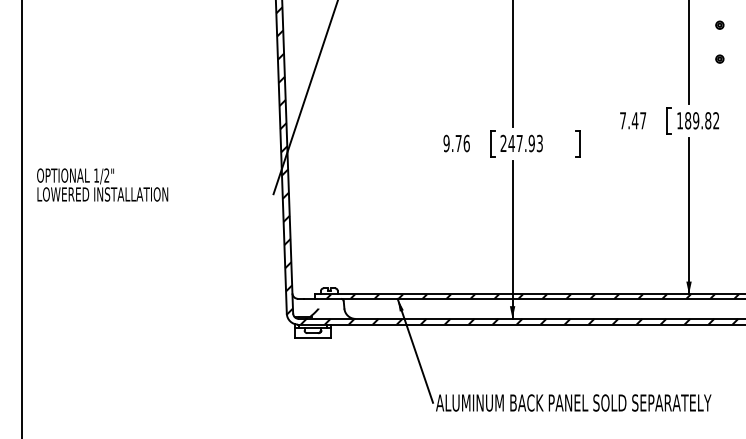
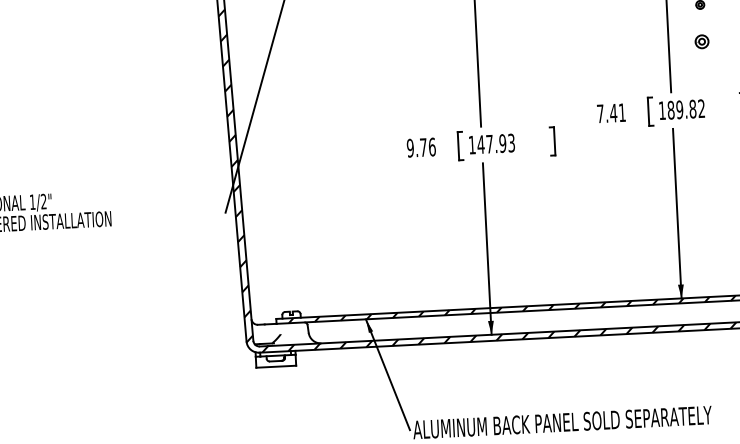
part: (719, 58) -> (701, 41), size x1.6
text: (643, 120) -> (622, 112), 7.47 -> 7.41
text: (503, 142) -> (472, 143), 247.93 -> 147.93

